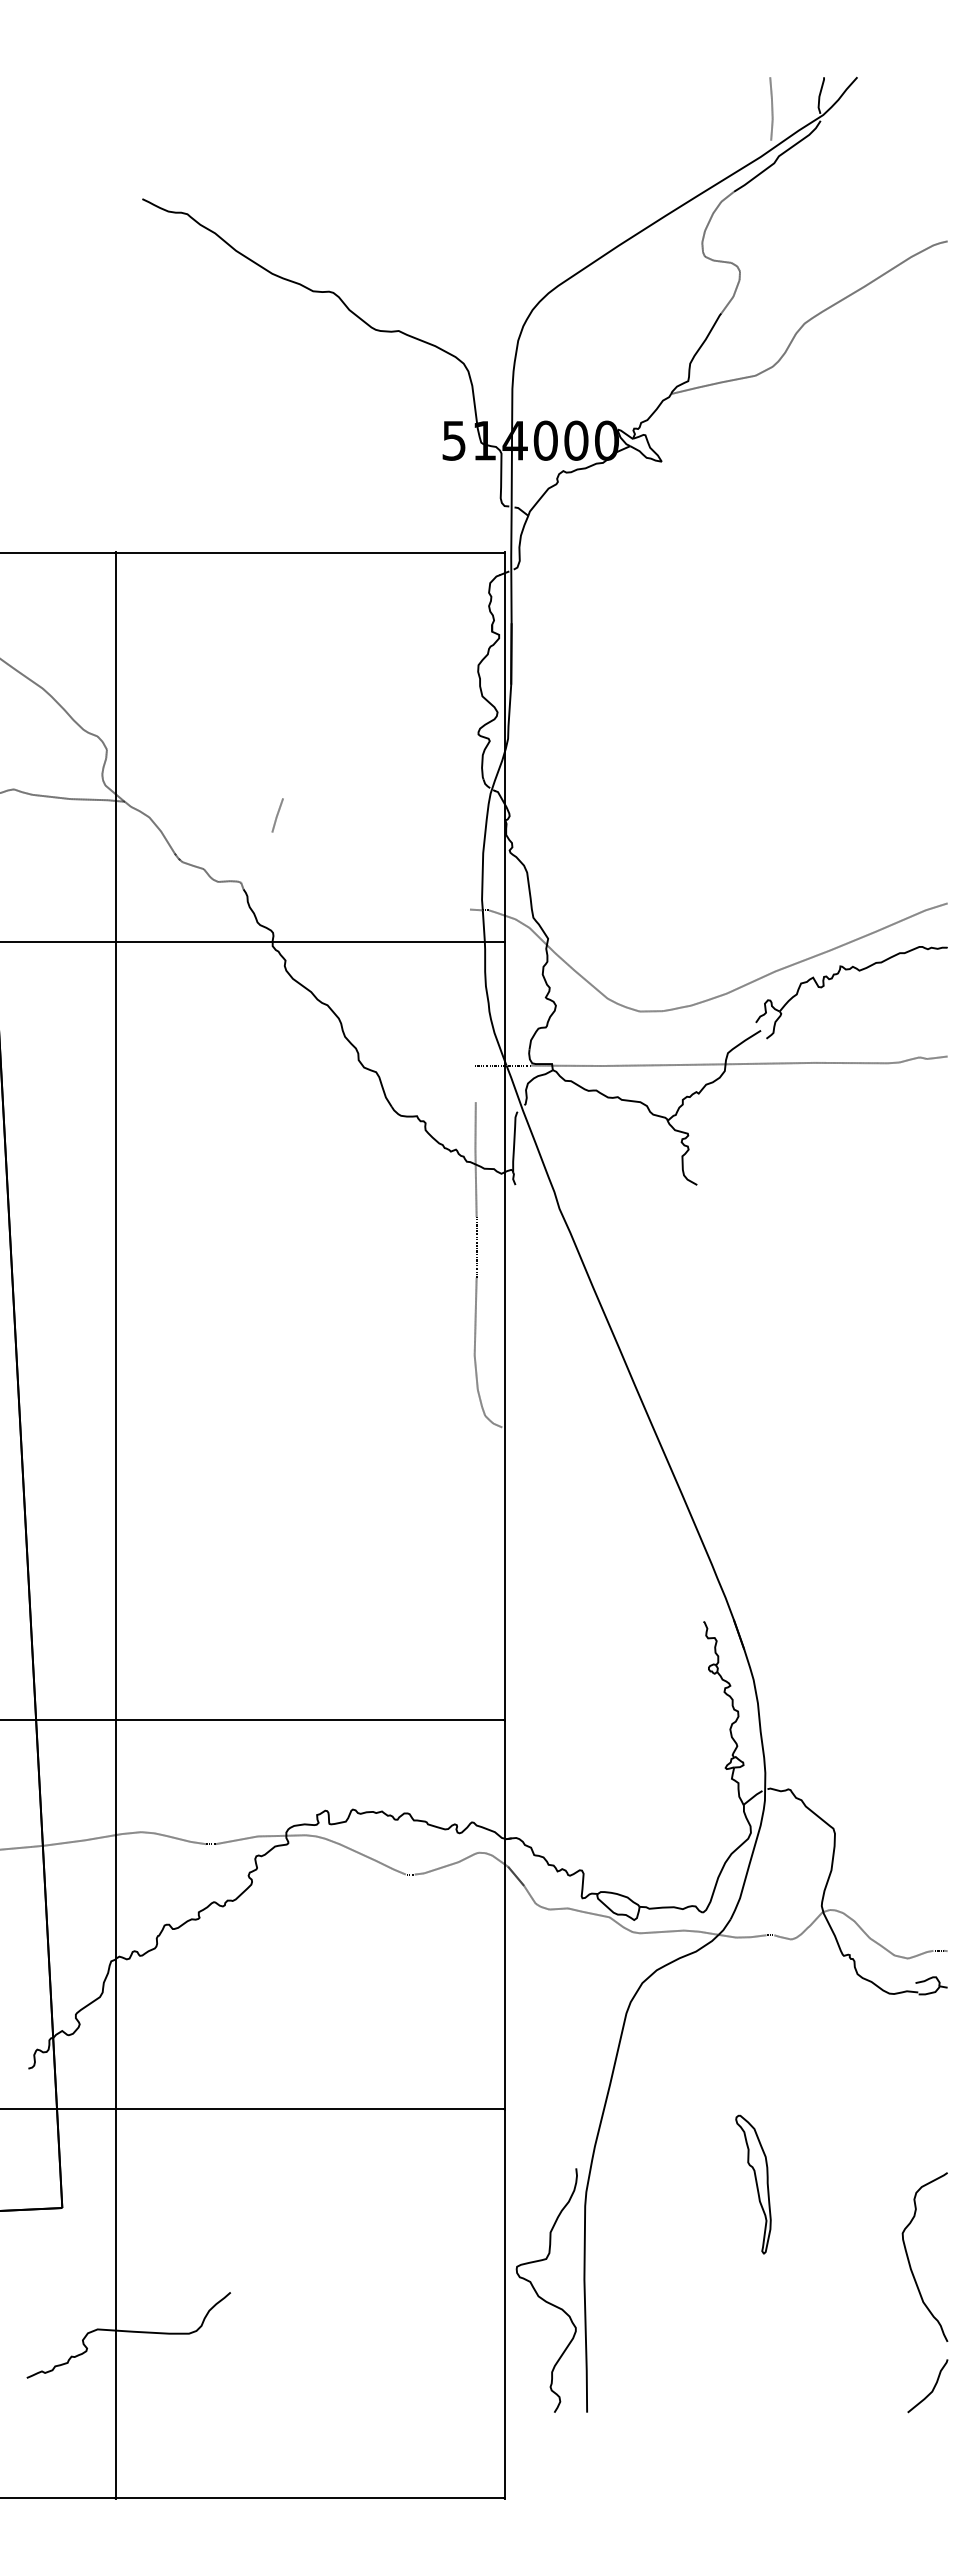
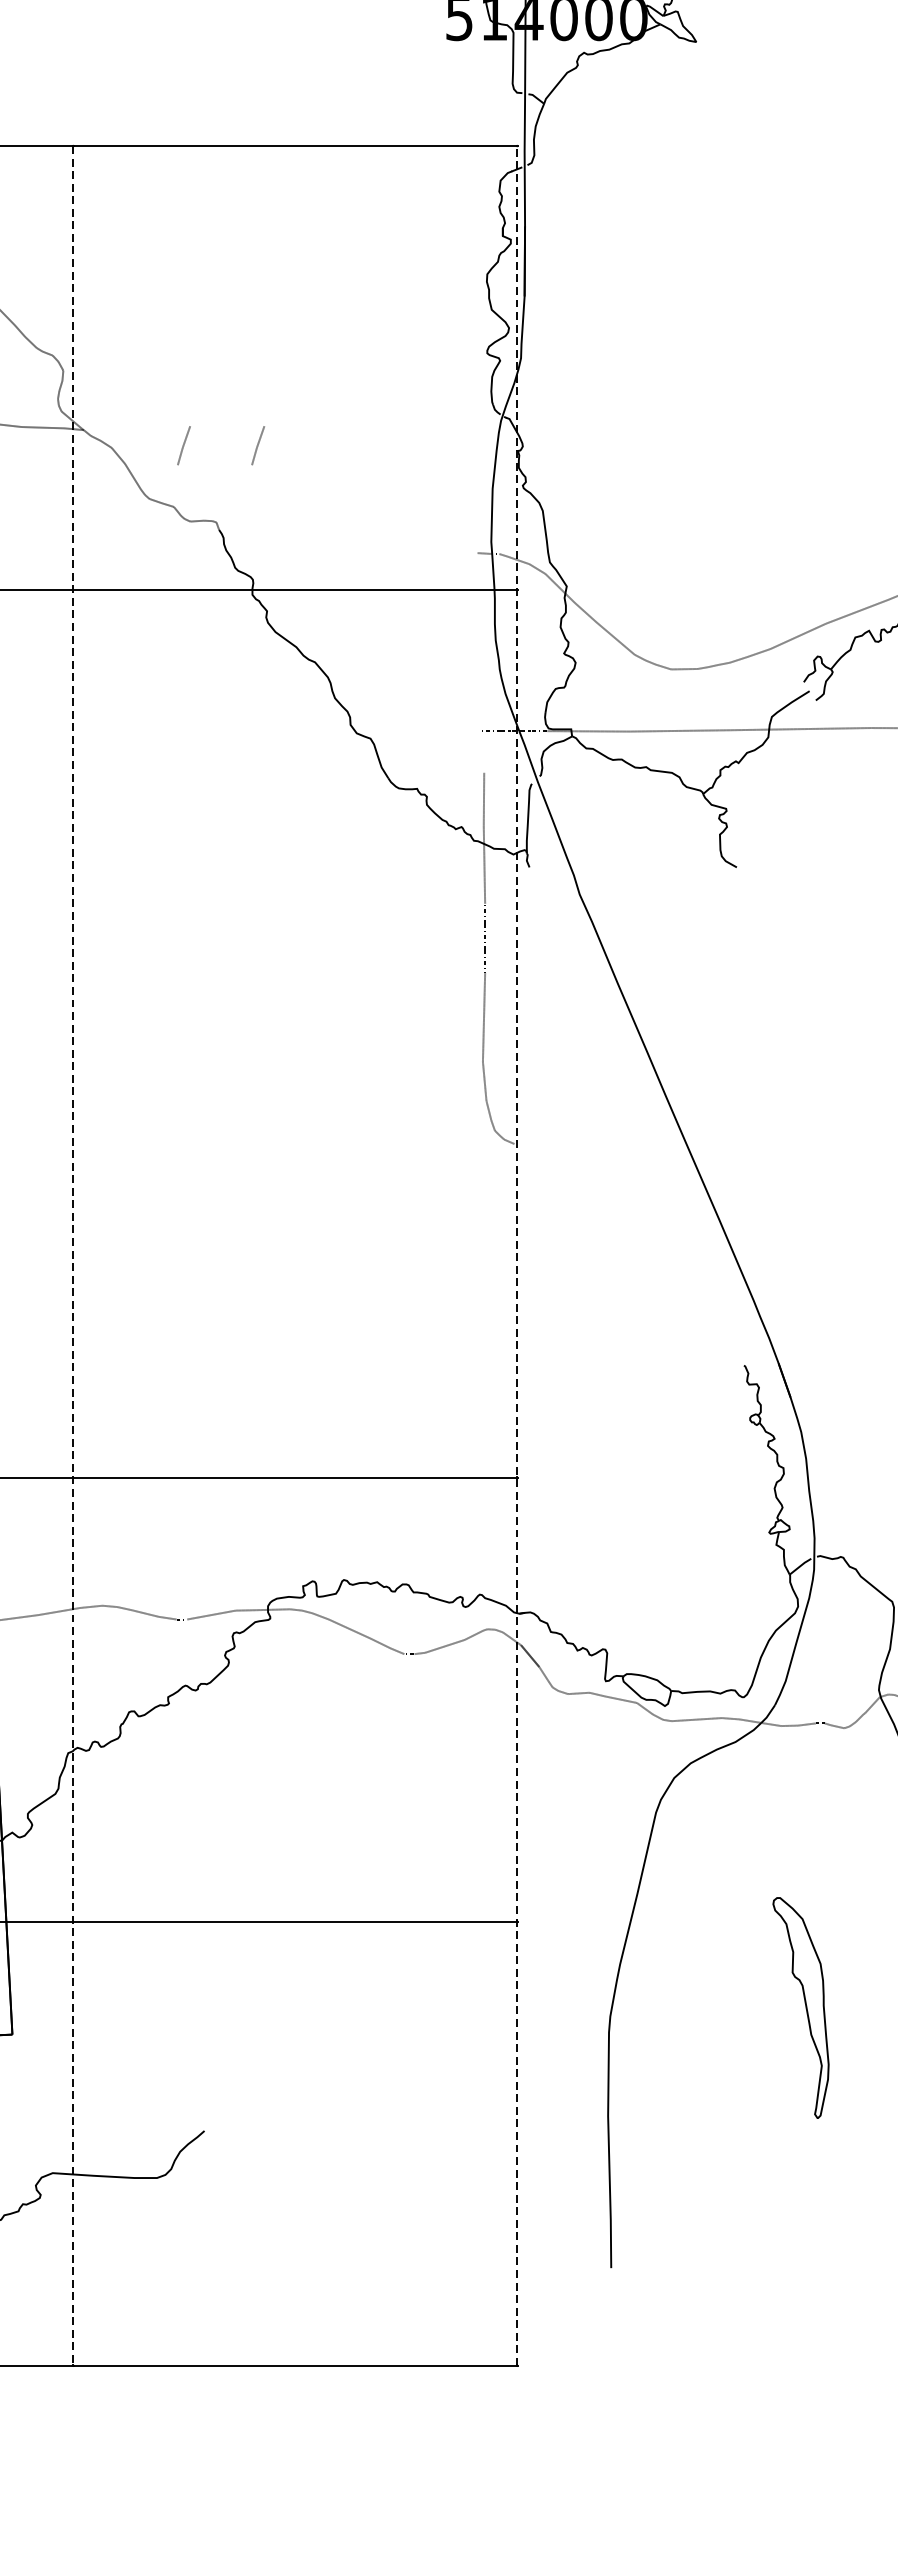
line: (212, 815) -> (183, 445), added
line: (115, 1525) -> (73, 1255), solid -> dashed
line: (504, 1525) -> (516, 1255), solid -> dashed
part: (753, 2184) -> (801, 2007), size x1.4
curve: (540, 2296) -> (558, 2135), removed

